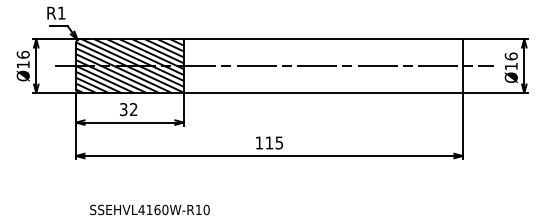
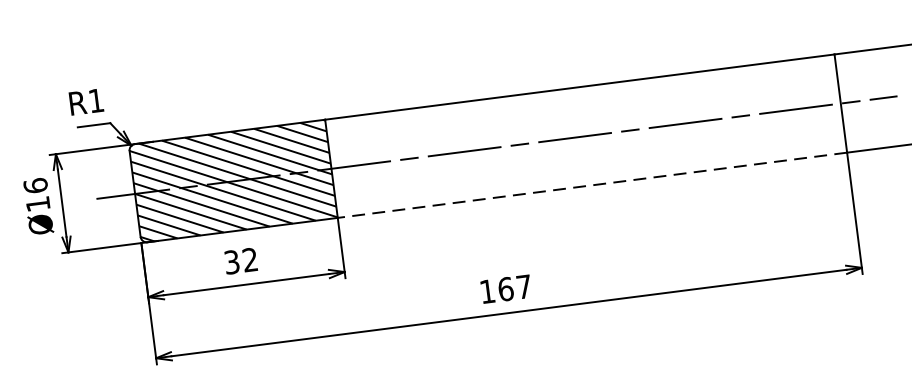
line: (322, 92) -> (591, 184), solid -> dashed
text: (274, 142) -> (515, 287), 115 -> 167

